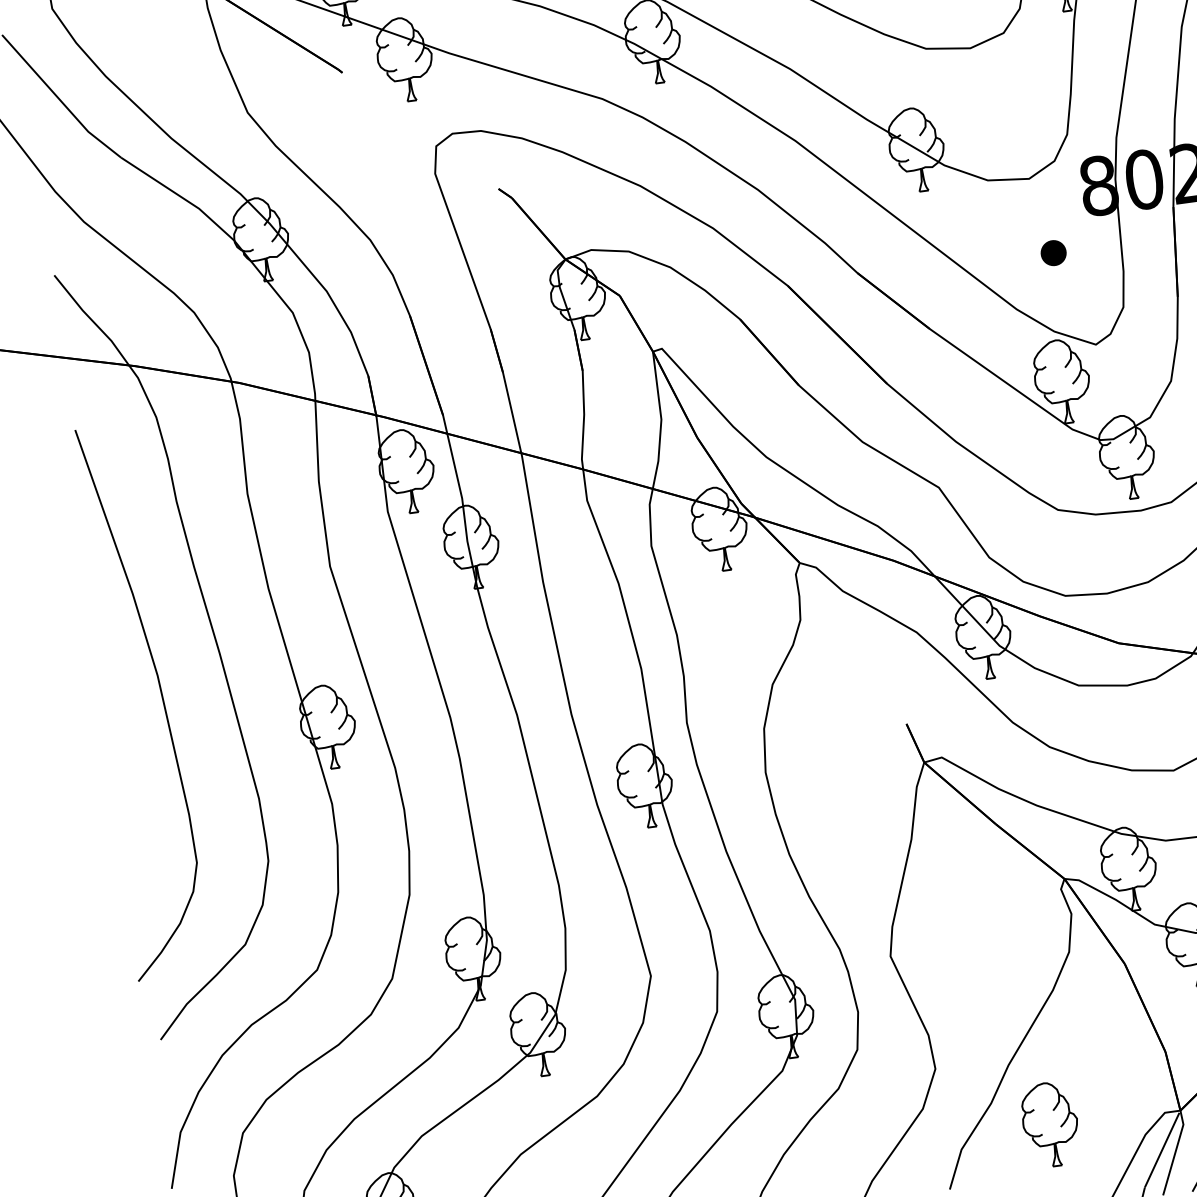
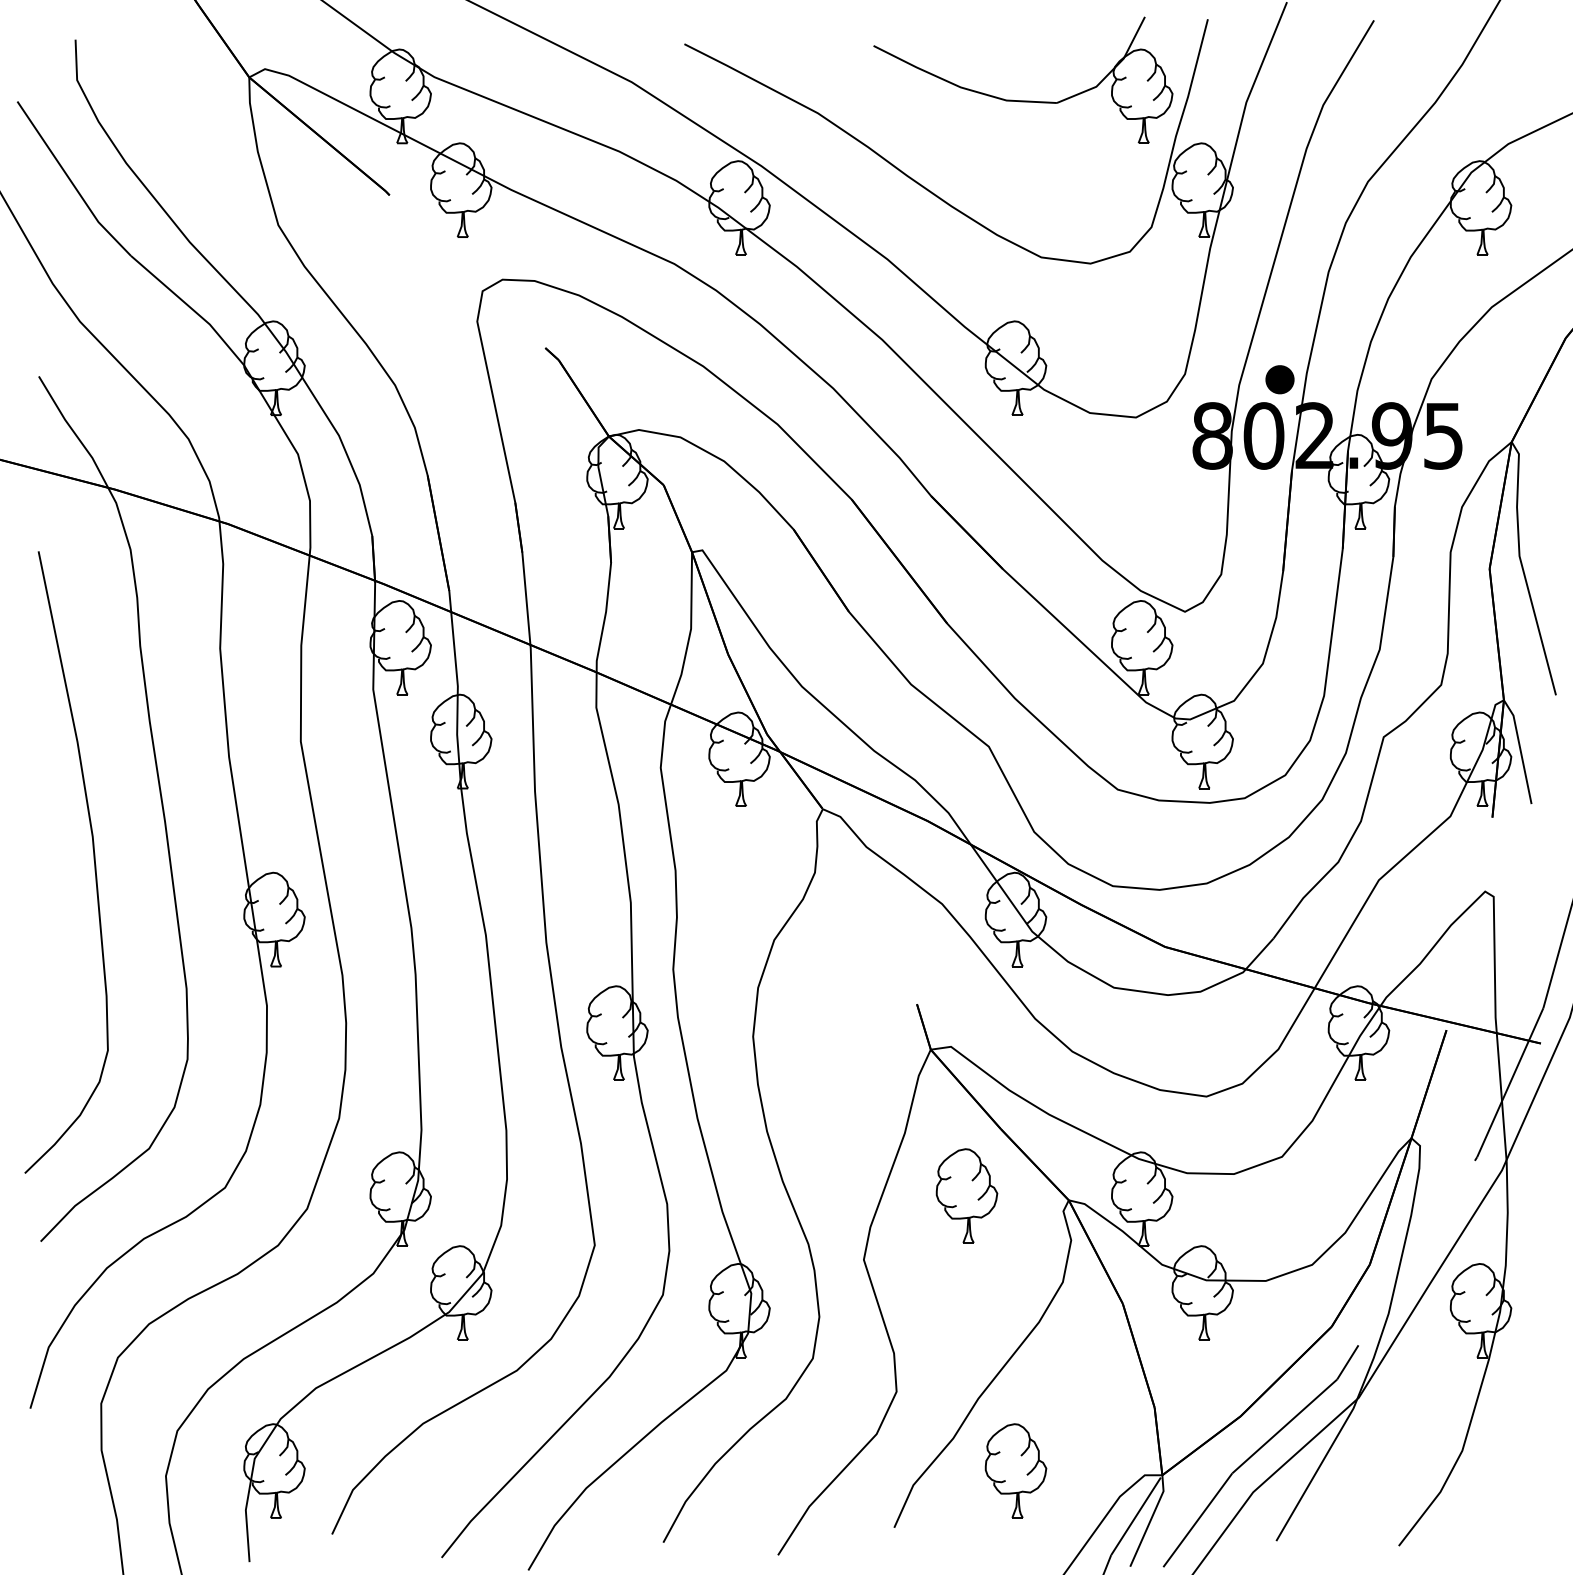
part: (1053, 252) -> (1279, 379), moved
part: (973, 887) -> (966, 1195), added

